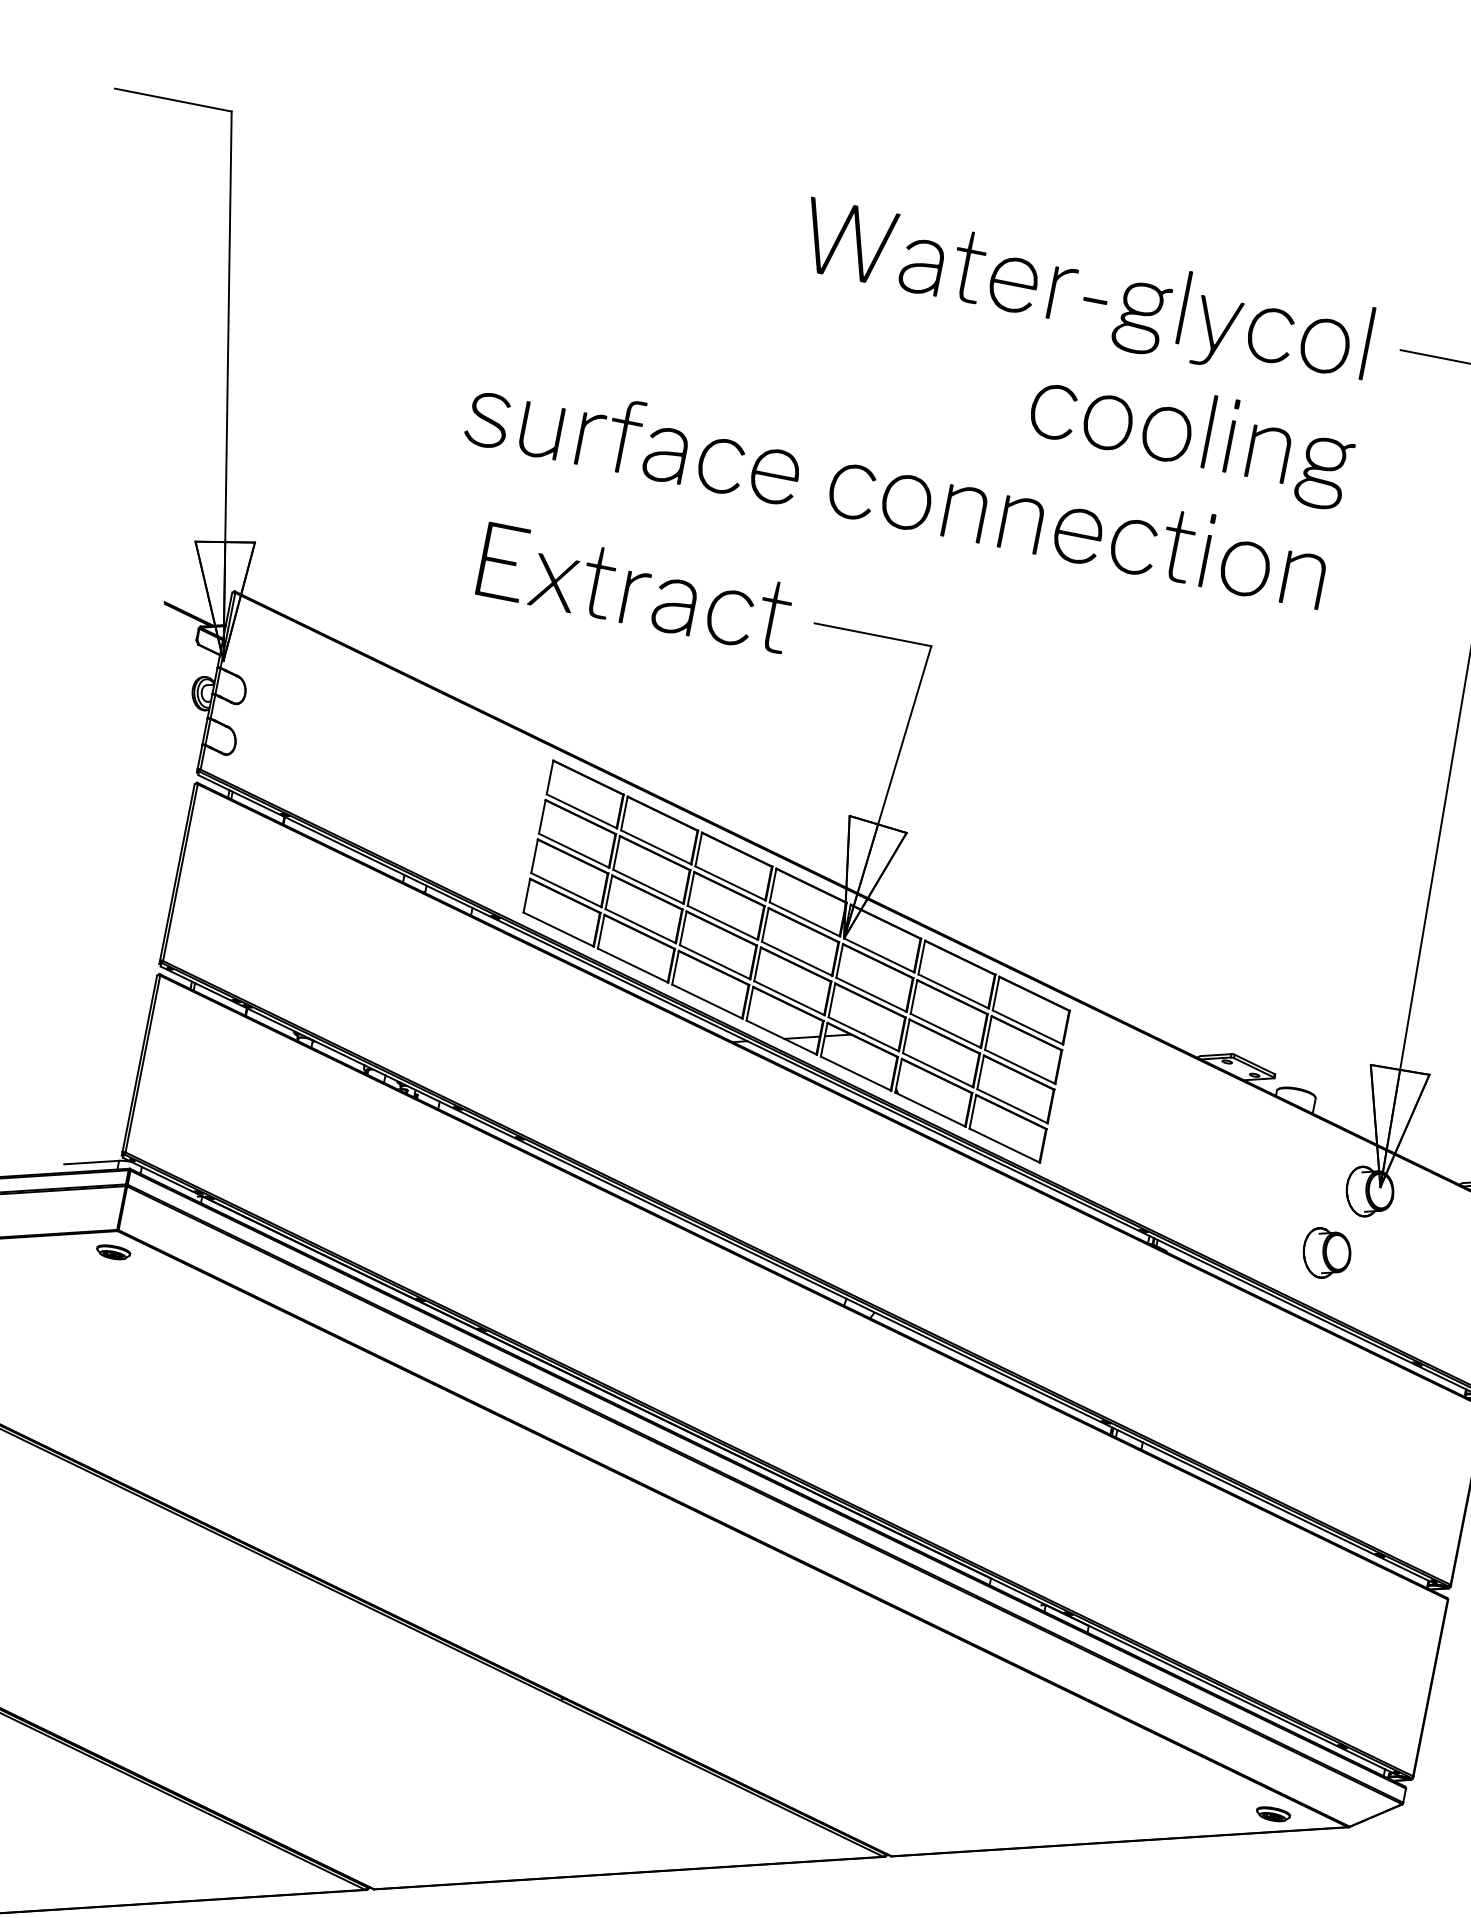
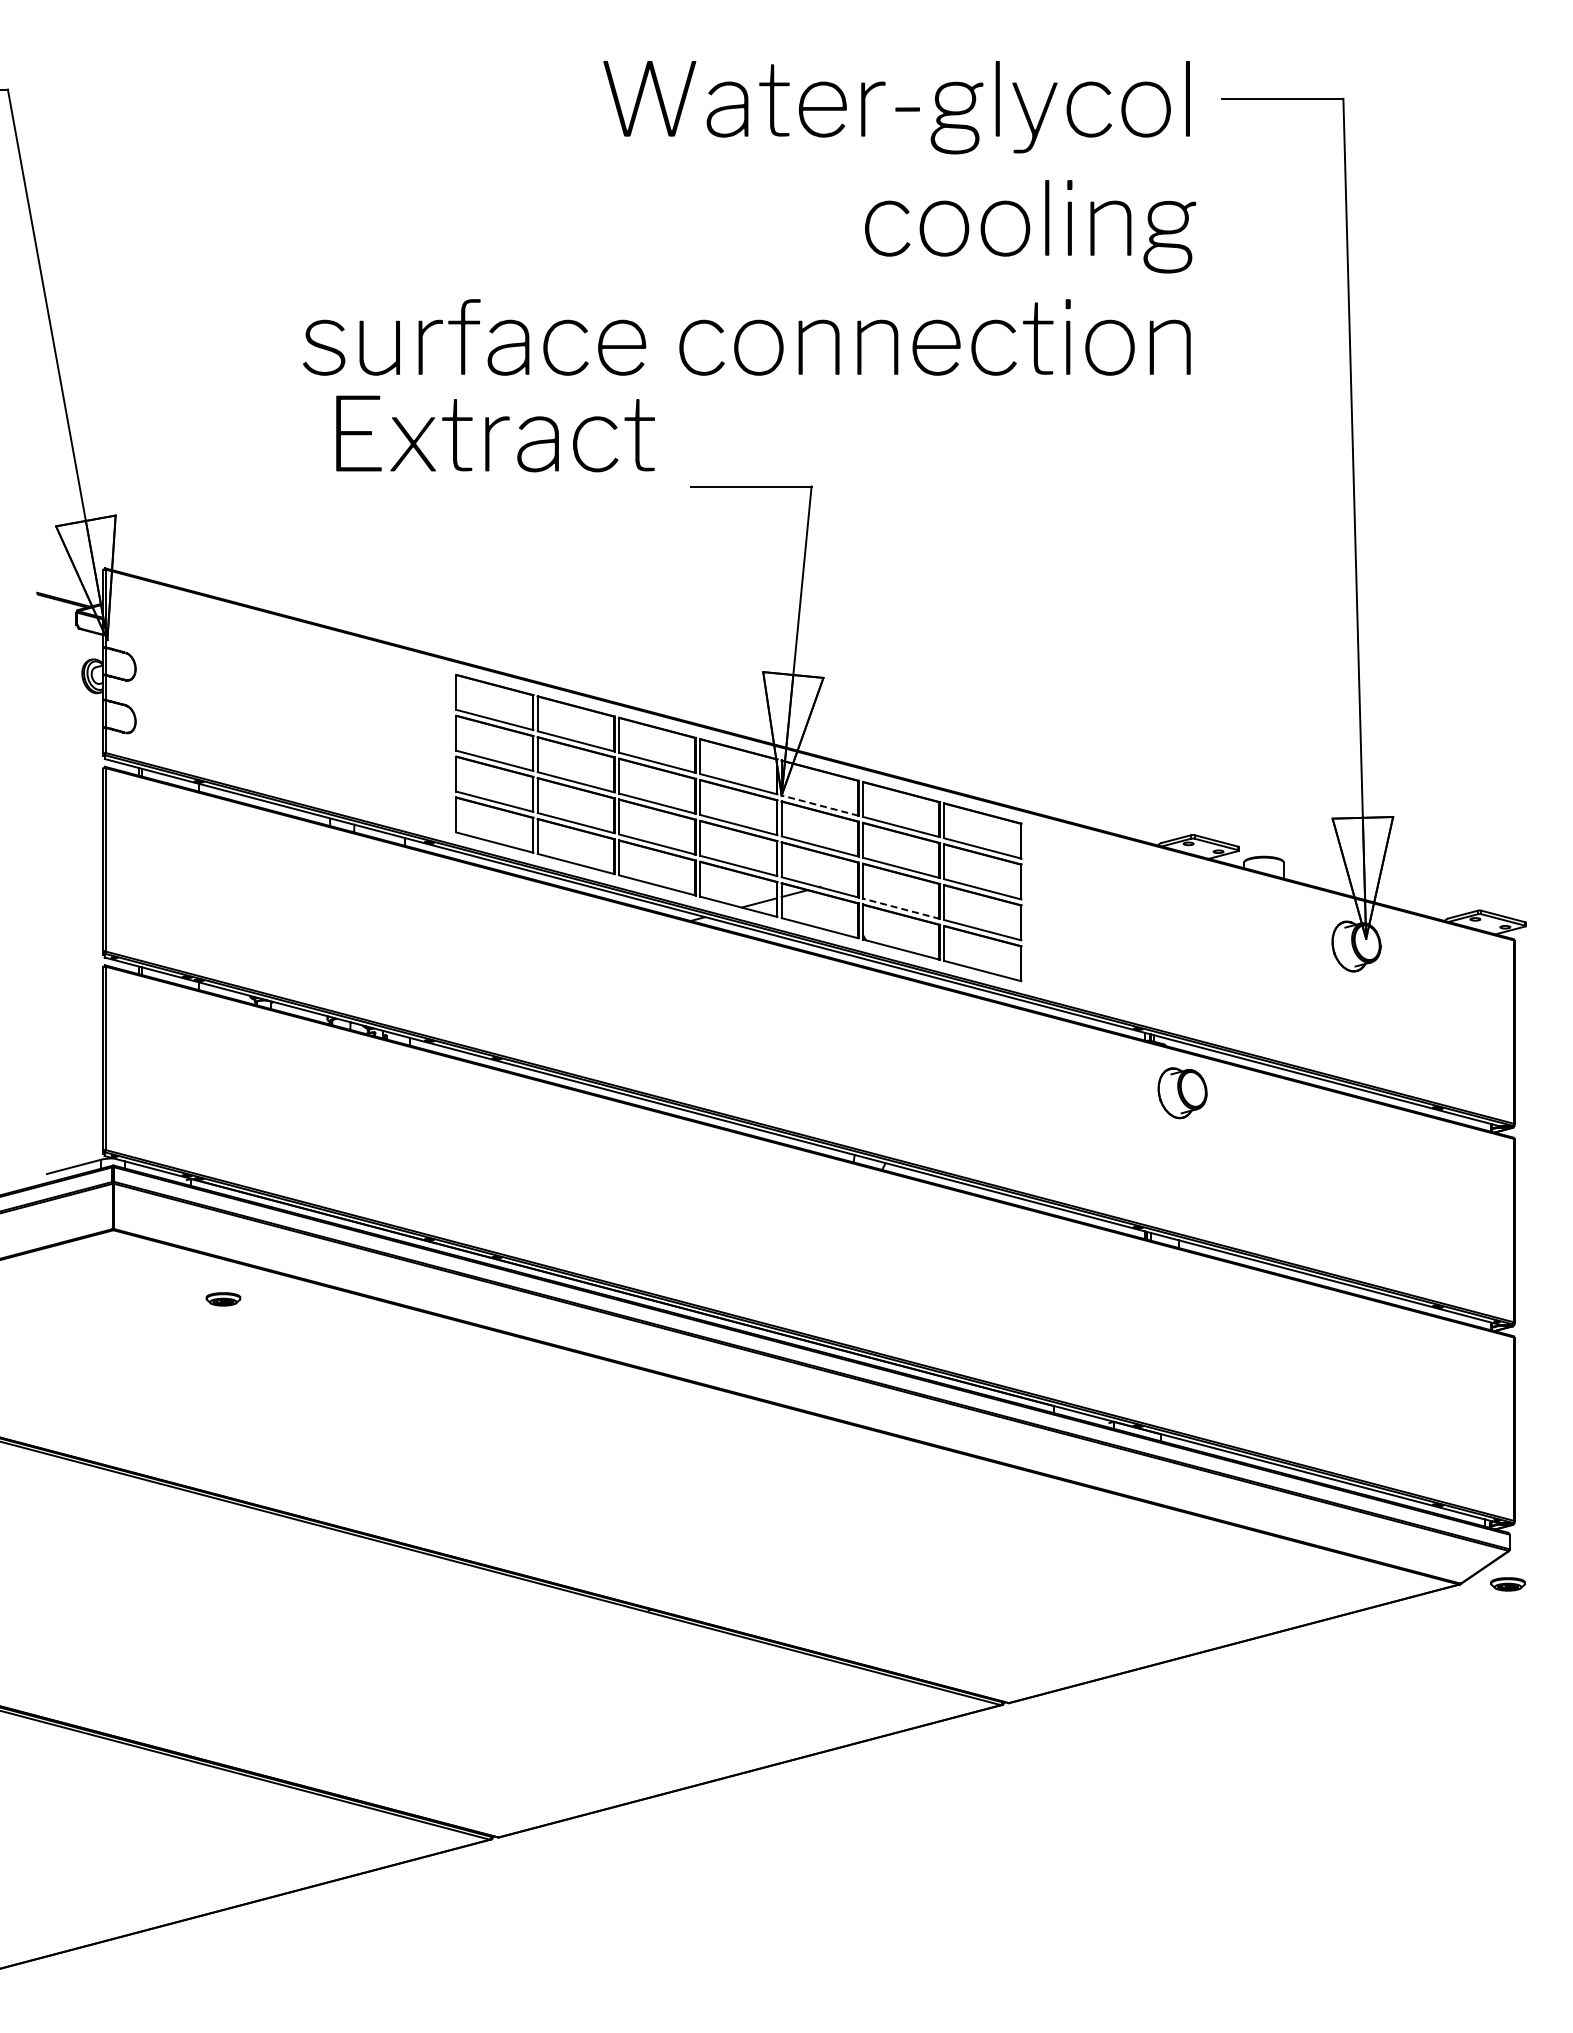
text: (635, 588) -> (495, 433), moved
line: (879, 955) -> (820, 805), solid -> dashed
line: (938, 1069) -> (901, 908), solid -> dashed
part: (113, 1252) -> (223, 1299), moved
part: (1326, 1254) -> (1182, 1093), moved
part: (1272, 1814) -> (1507, 1584), moved

